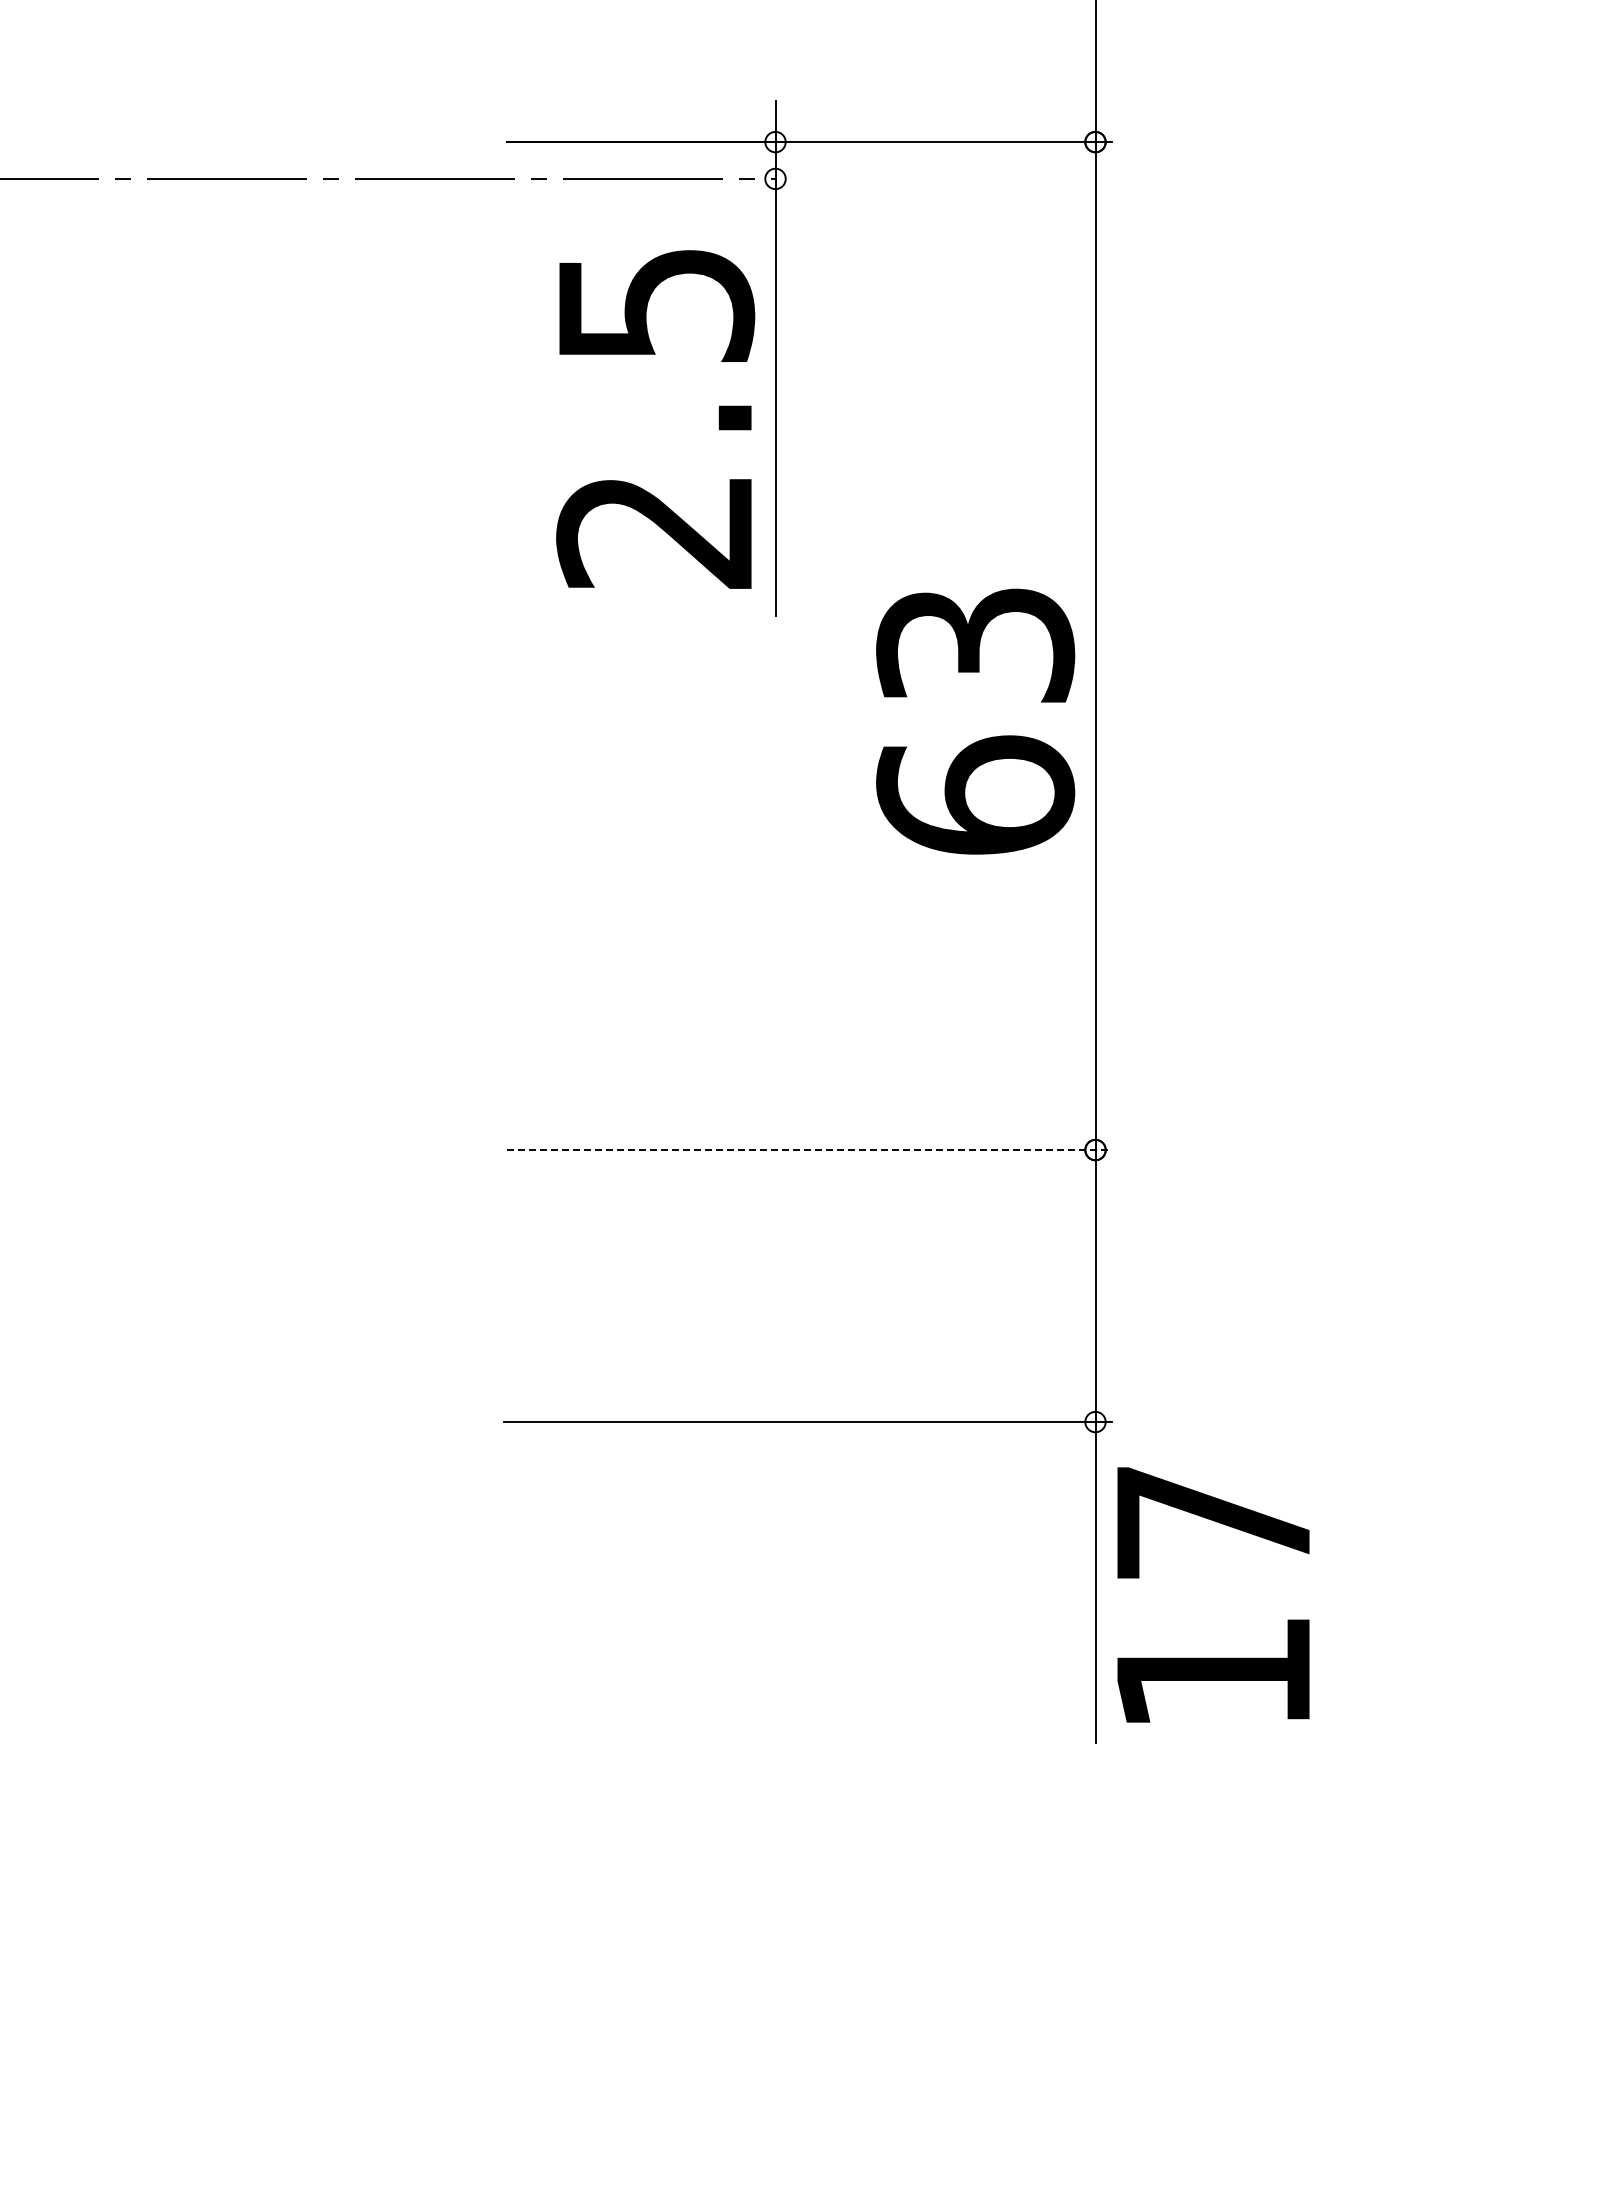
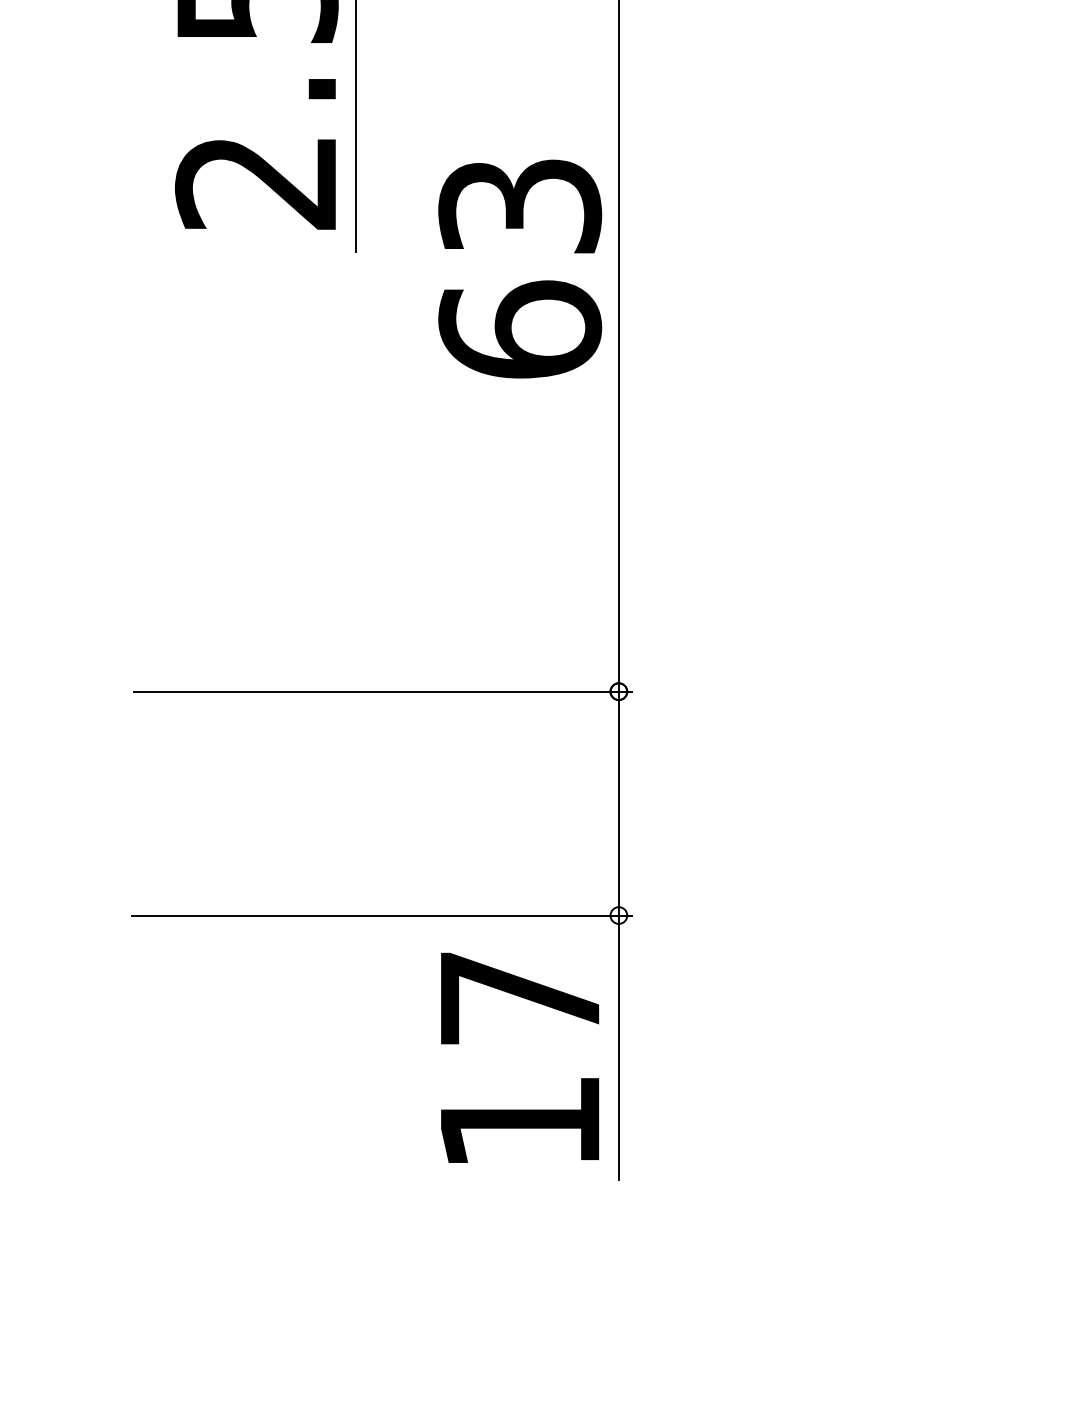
text: (975, 721) -> (520, 268), moved
line: (809, 1150) -> (383, 692), dashed -> solid
text: (1213, 1594) -> (520, 1057), moved

